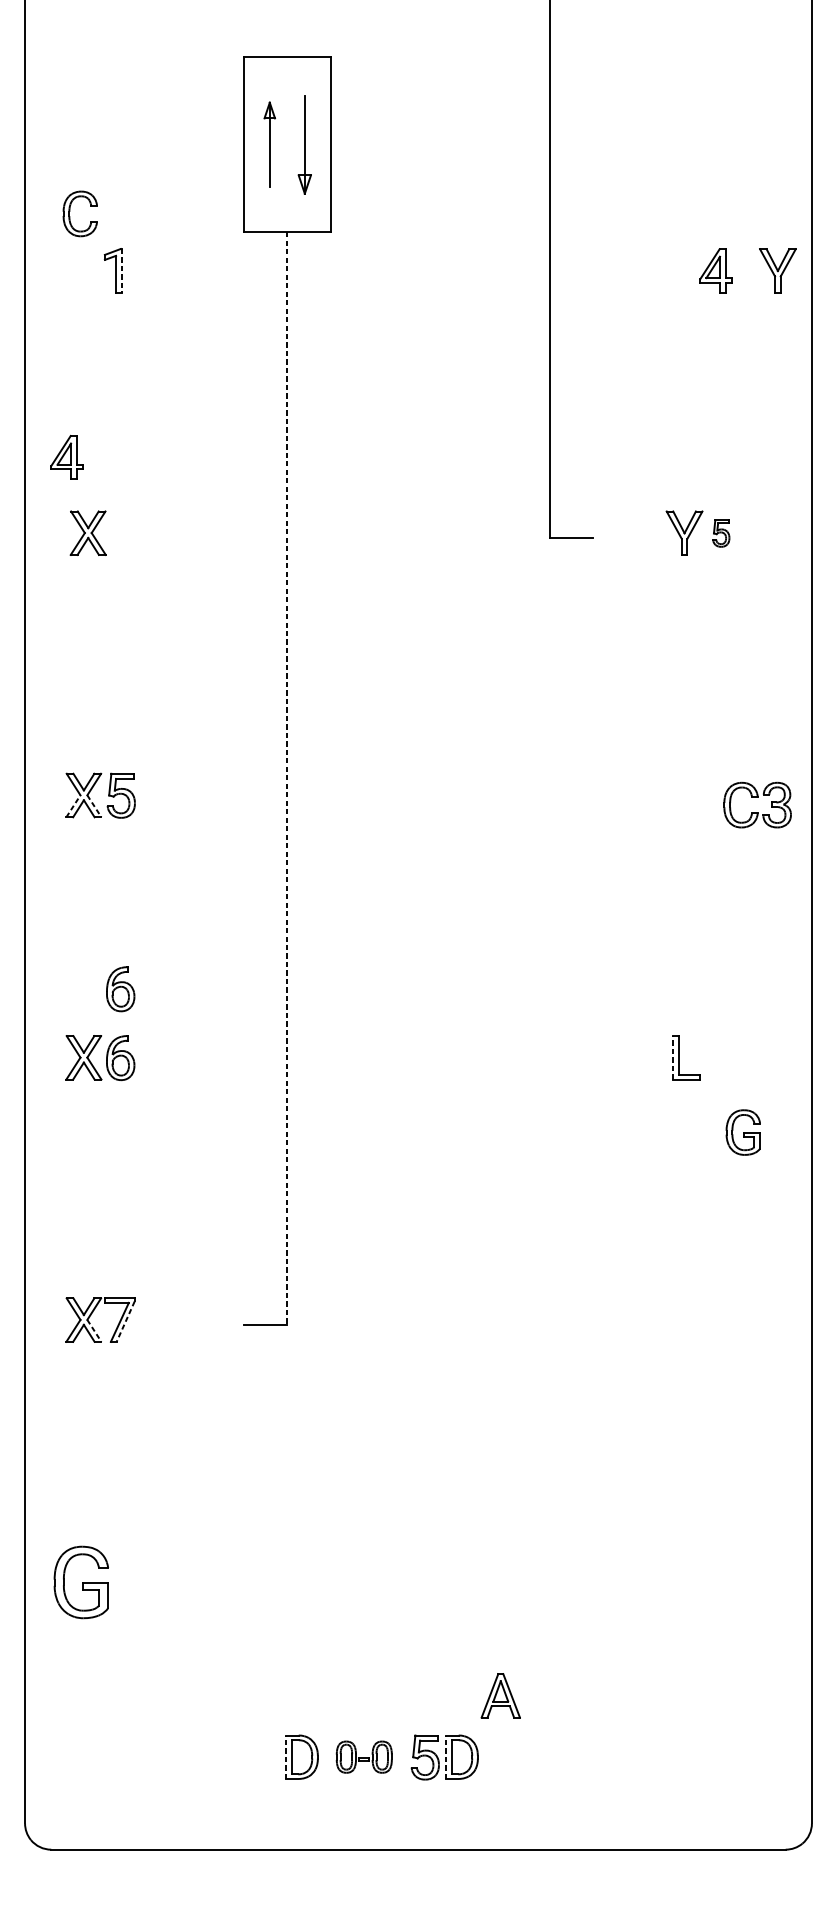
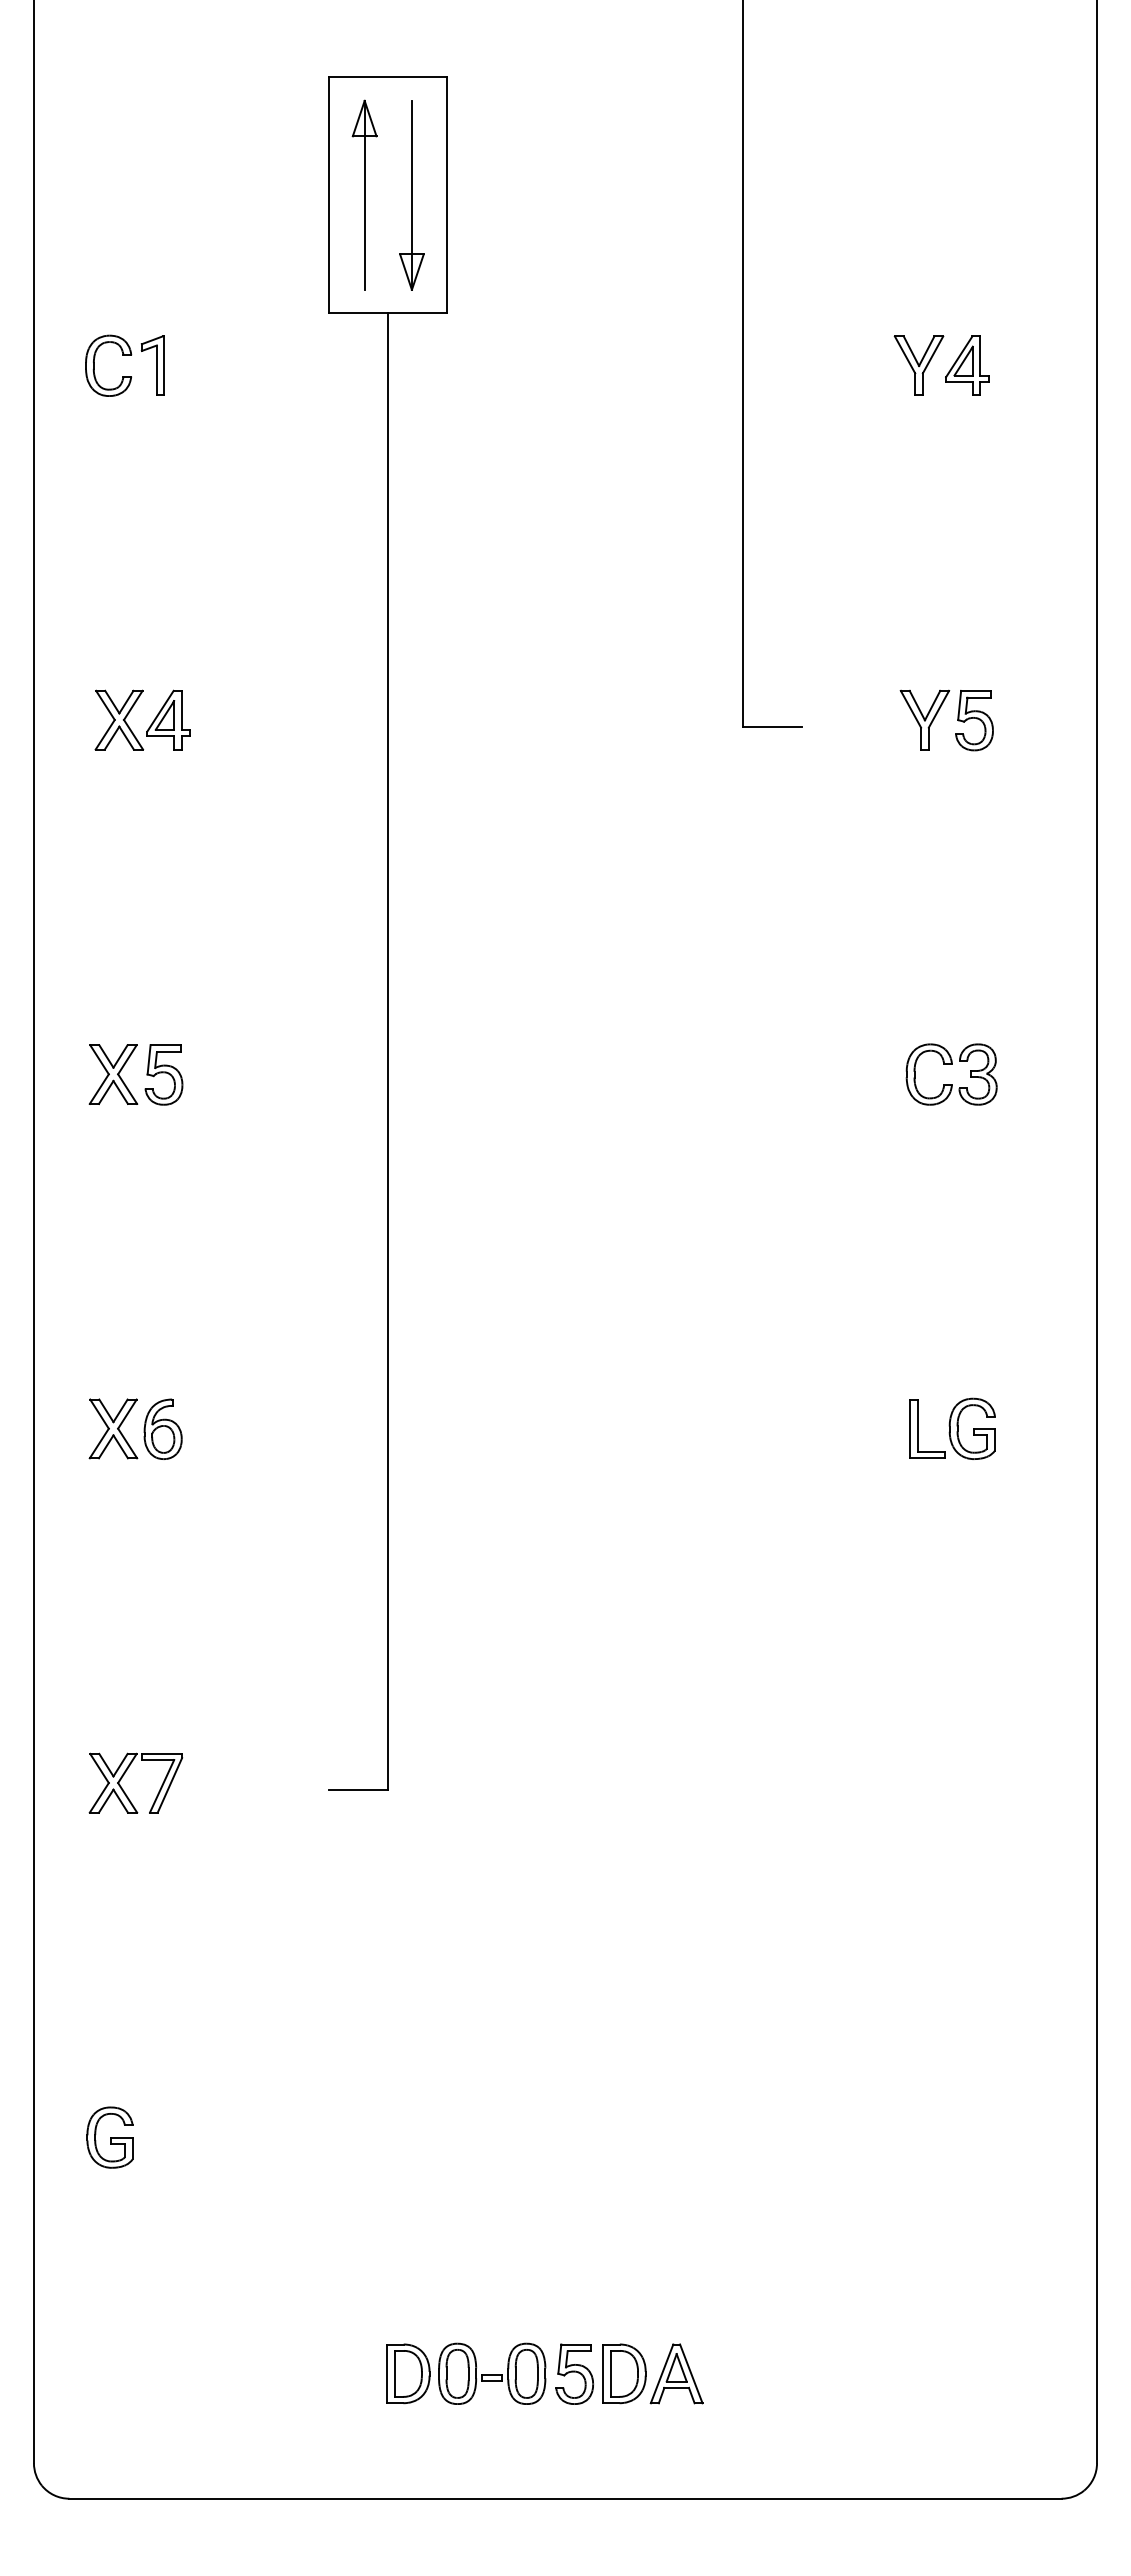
part: (269, 144) -> (364, 194), size x1.67
part: (304, 144) -> (411, 195), size x1.43
part: (69, 213) -> (94, 365), moved
line: (121, 270) -> (164, 365), dashed -> solid
part: (777, 270) -> (918, 365), moved
part: (66, 457) -> (168, 719), moved
part: (721, 533) -> (974, 720), size x1.67
line: (287, 779) -> (388, 1052), dashed -> solid
part: (757, 797) -> (951, 1064), moved
line: (73, 806) -> (99, 1089), dashed -> solid
line: (94, 806) -> (127, 1089), dashed -> solid
part: (120, 988) -> (162, 1335), removed
line: (673, 1057) -> (909, 1428), dashed -> solid
part: (742, 1132) -> (971, 1428), moved
line: (125, 1321) -> (169, 1785), dashed -> solid
line: (94, 1330) -> (127, 1797), dashed -> solid
part: (80, 1582) -> (109, 2137), size x0.62
part: (500, 1695) -> (676, 2373), moved
line: (286, 1756) -> (387, 2373), dashed -> solid
part: (364, 1756) -> (492, 2373), size x1.43
line: (446, 1756) -> (603, 2373), dashed -> solid

